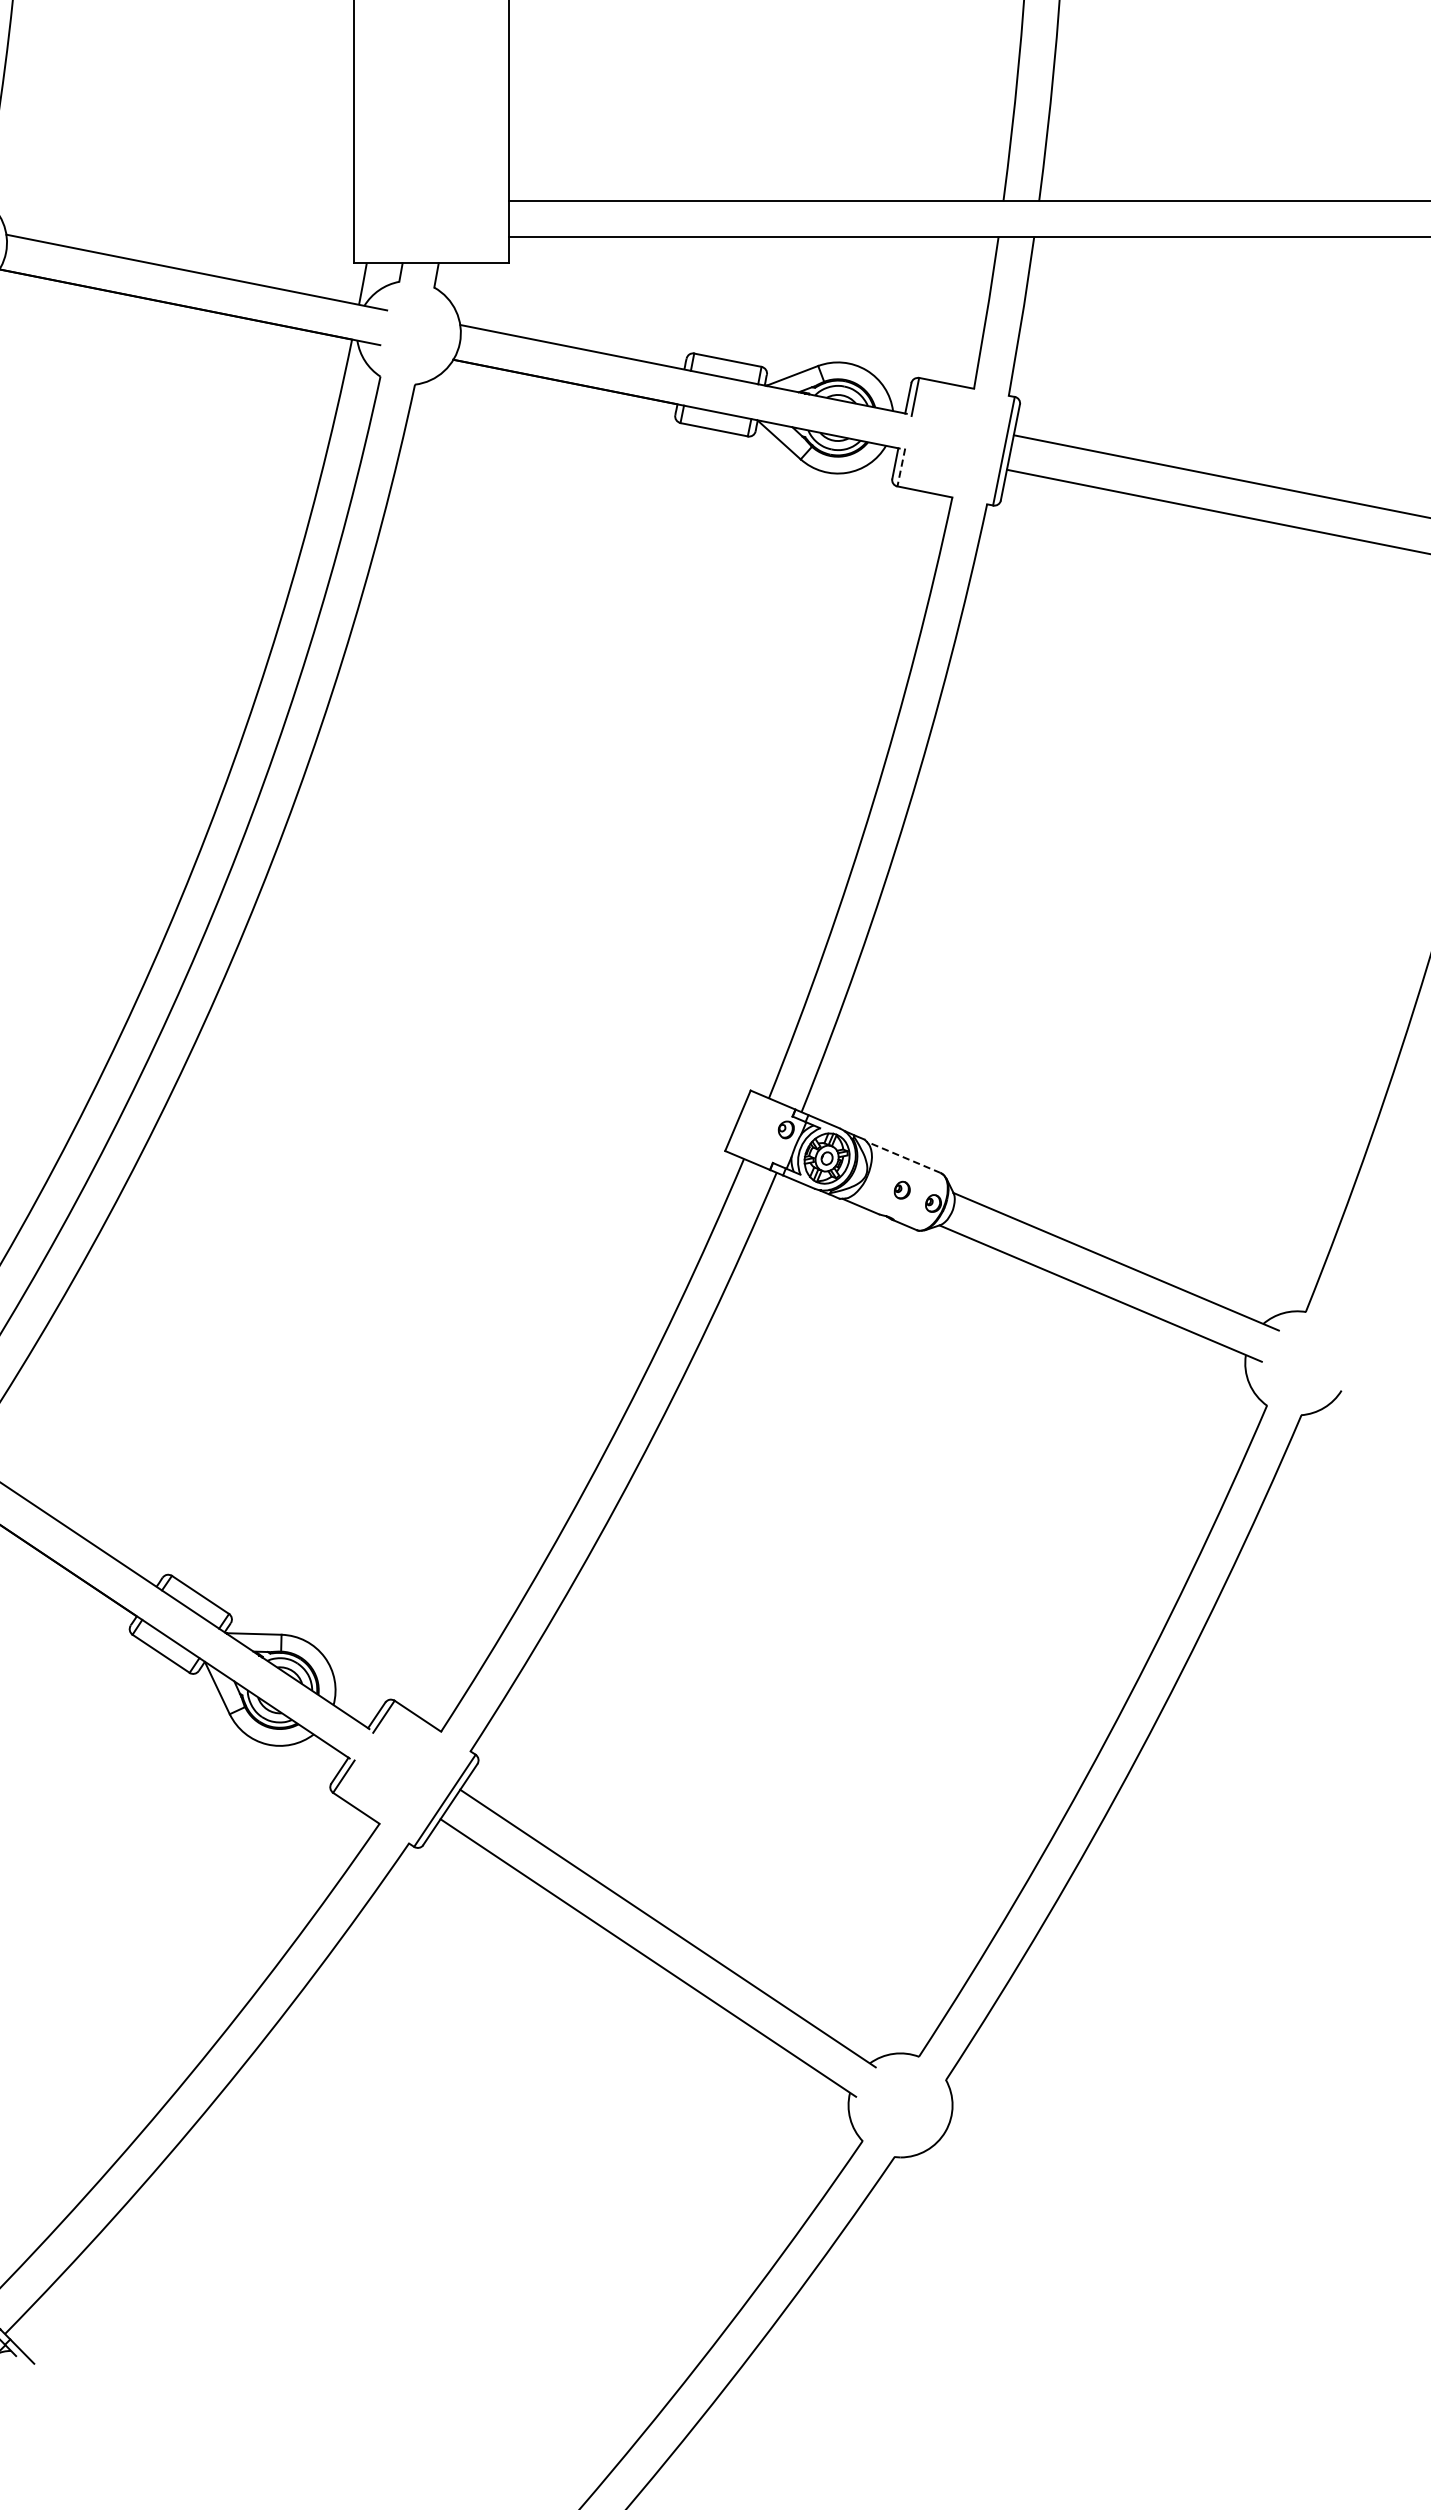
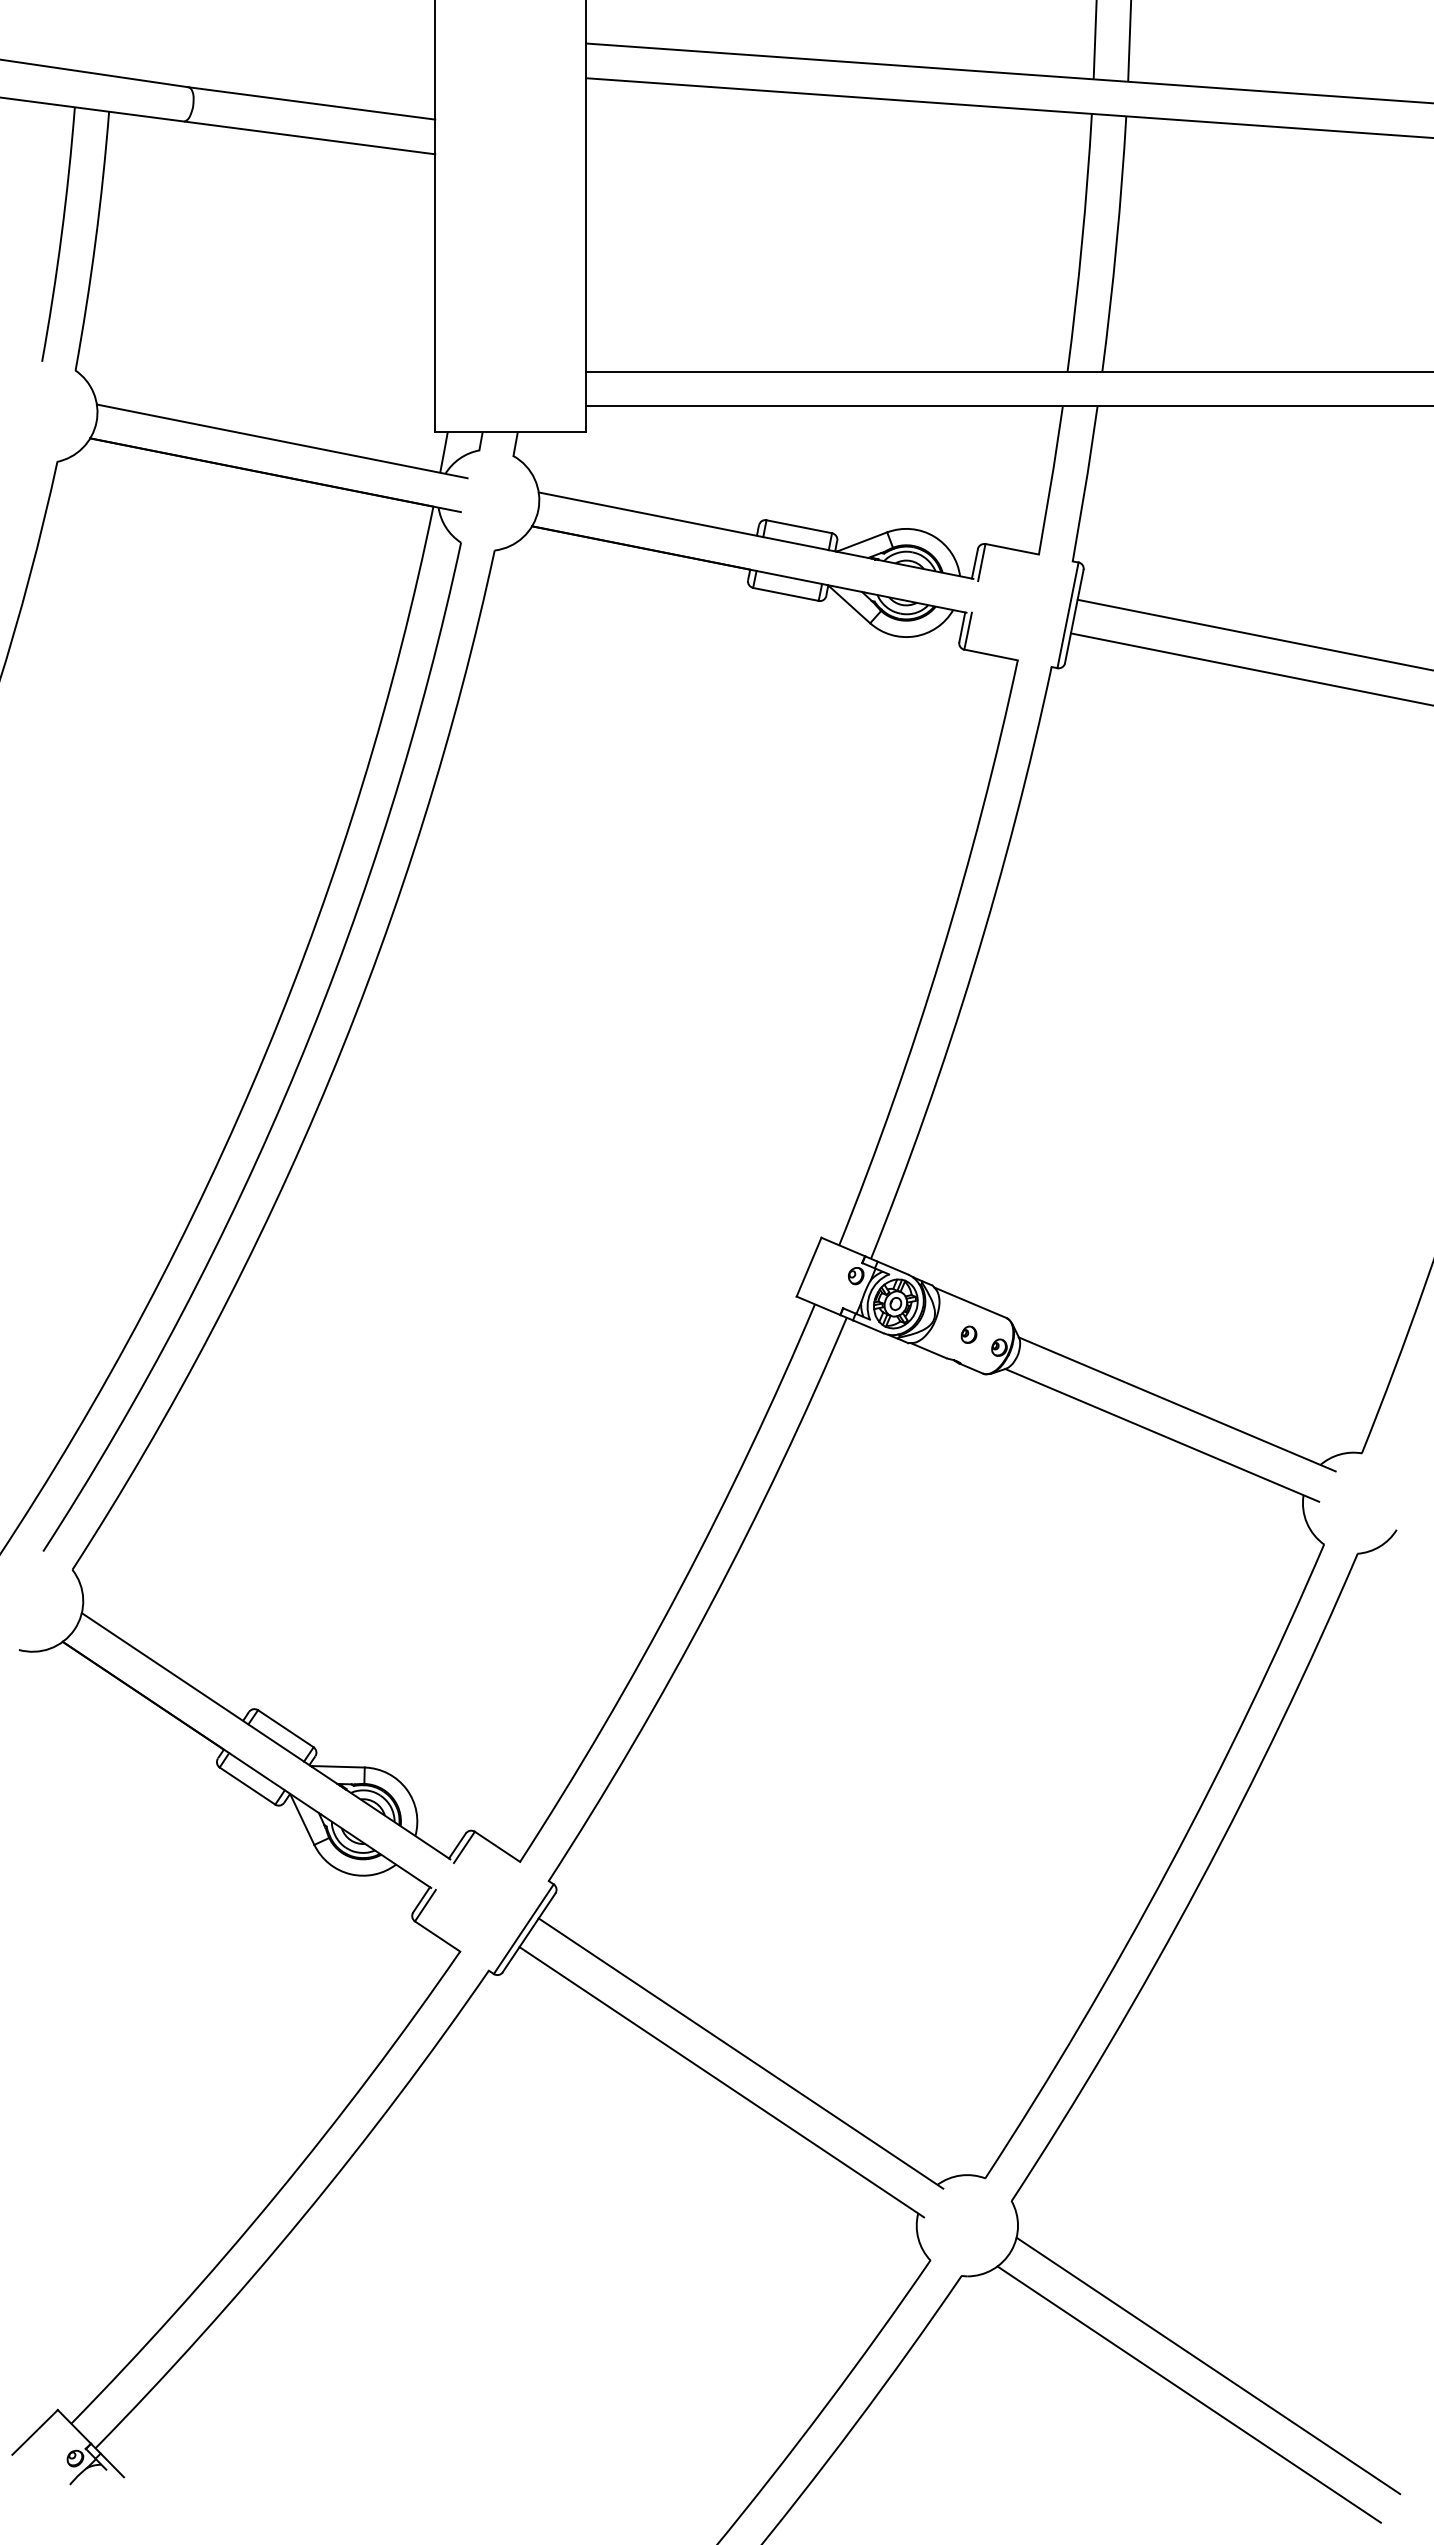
line: (901, 467) -> (968, 631), dashed -> solid
line: (902, 1157) -> (969, 1302), dashed -> solid
line: (1148, 2248) -> (1208, 2365), added
line: (1127, 2278) -> (1188, 2394), added

